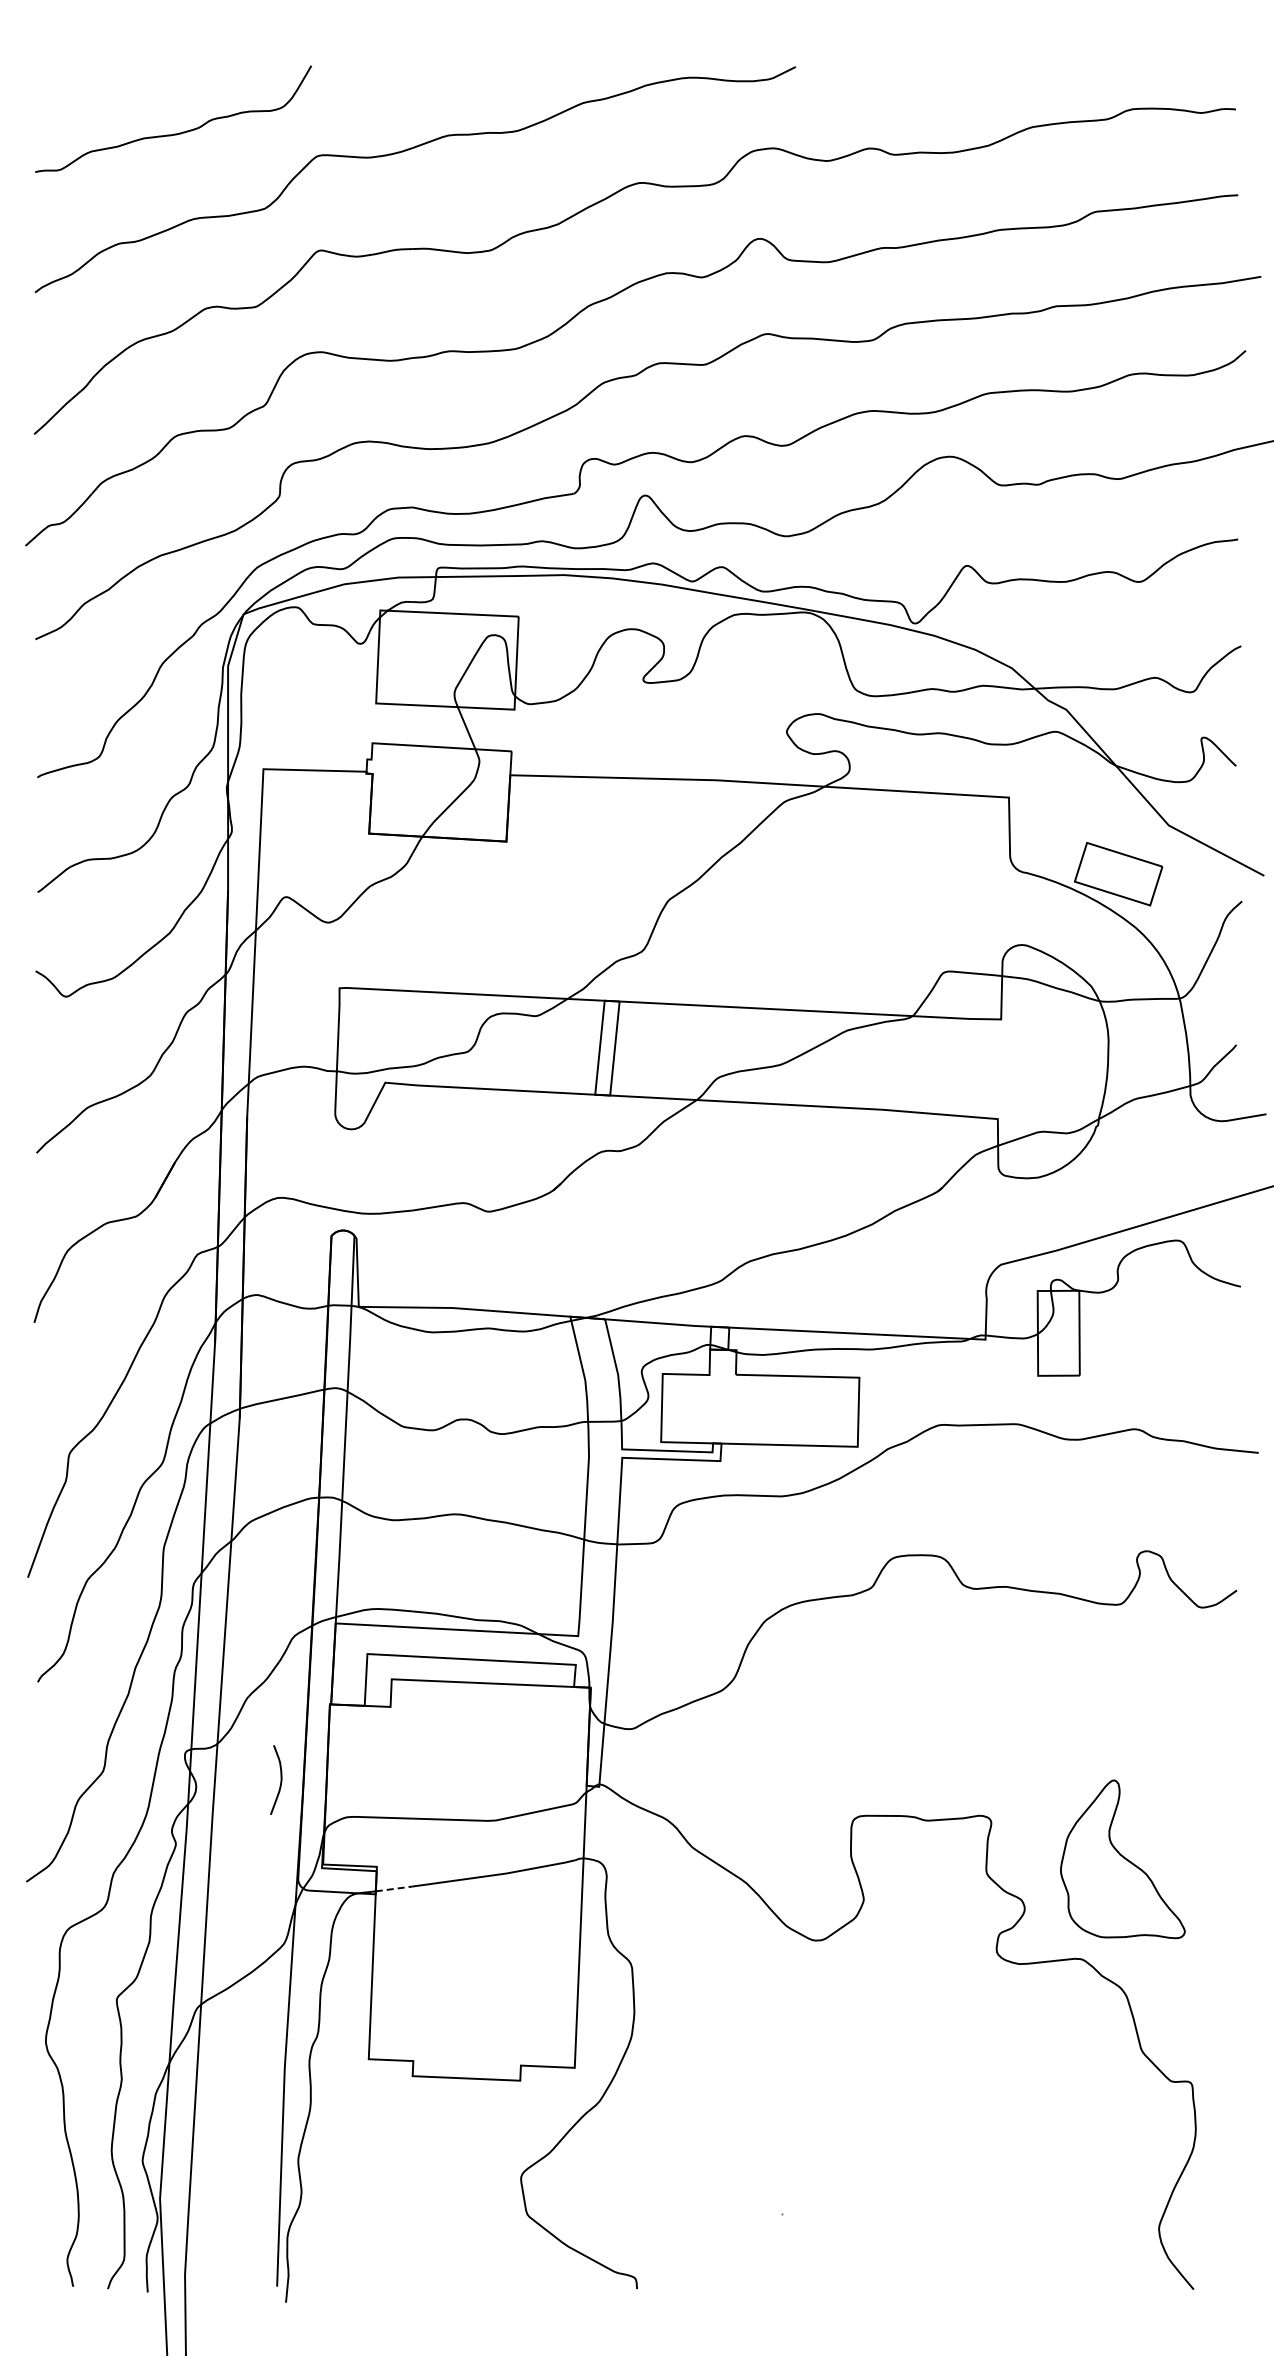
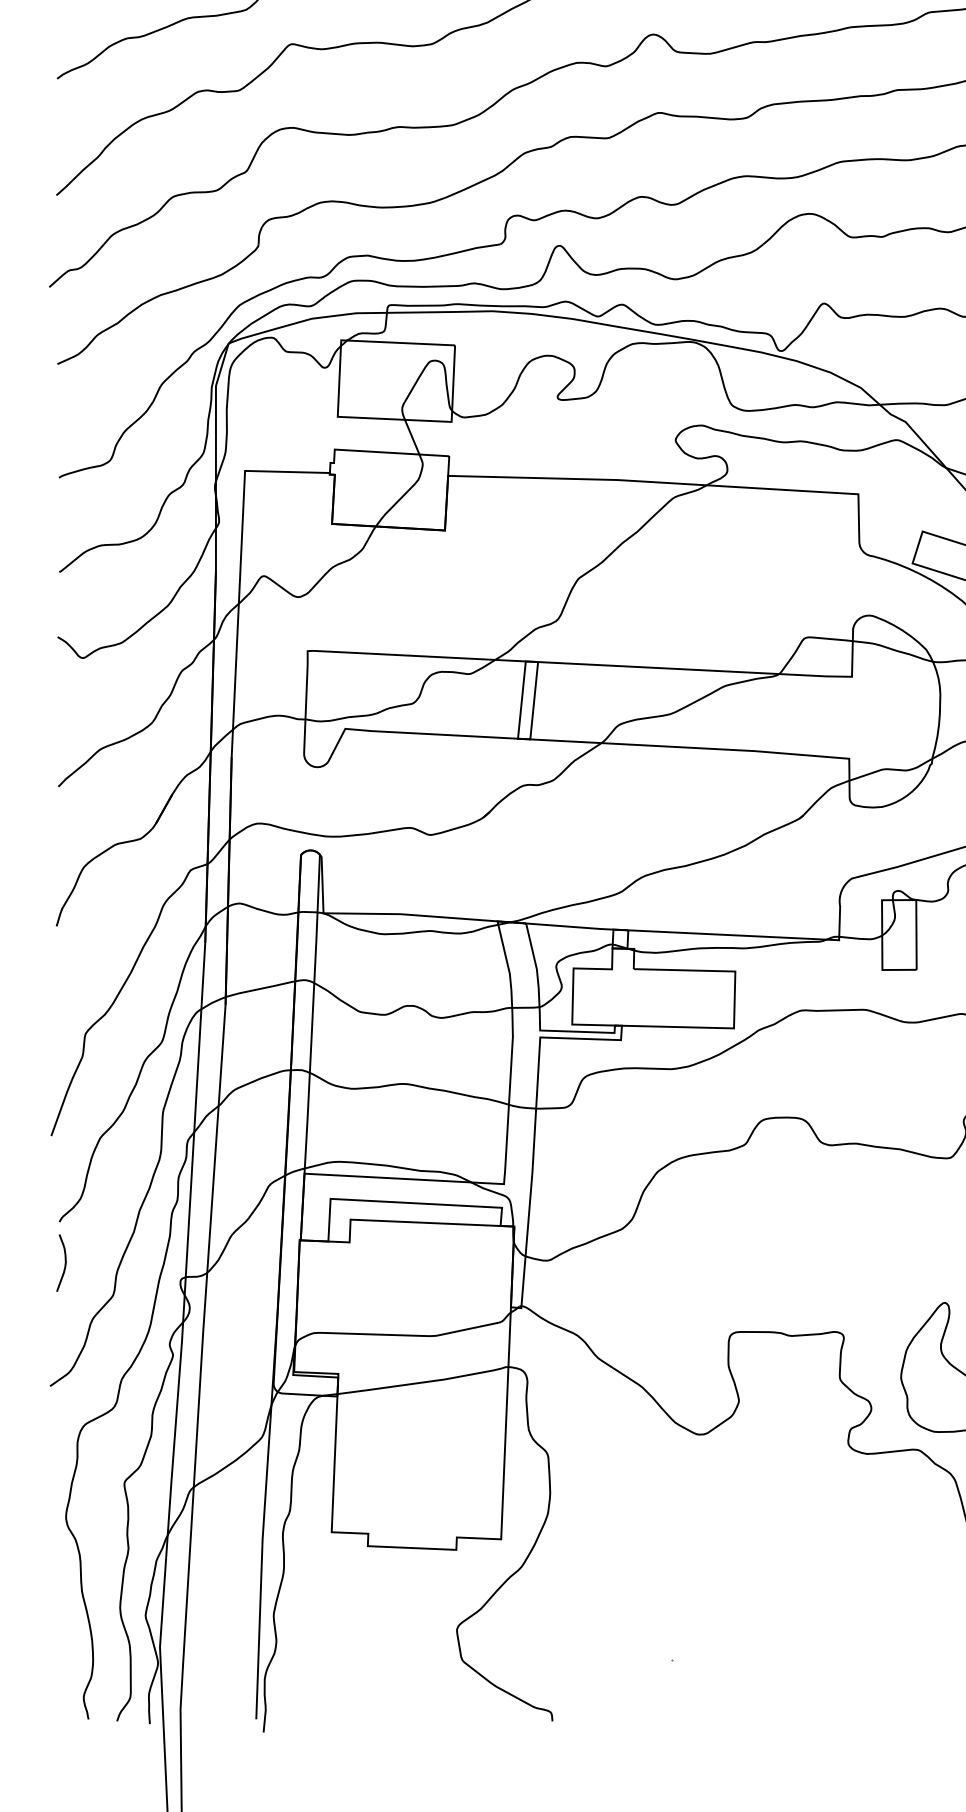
curve: (280, 1779) -> (64, 1262), moved
line: (394, 1888) -> (352, 1391), dashed -> solid

